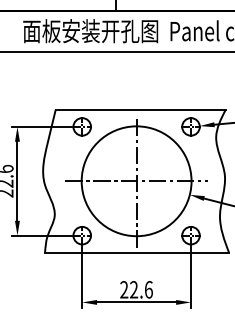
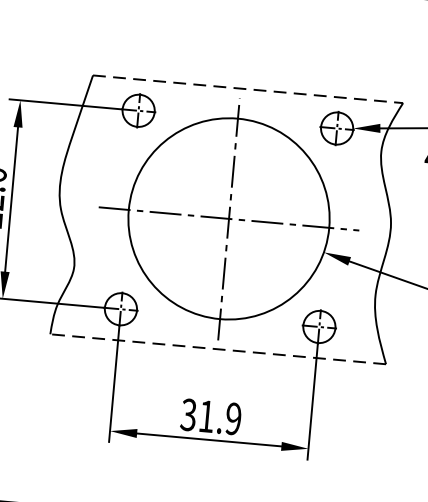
line: (140, 109) -> (247, 88), solid -> dashed
line: (137, 252) -> (219, 348), solid -> dashed
text: (136, 289) -> (211, 416), 22.6 -> 31.9

